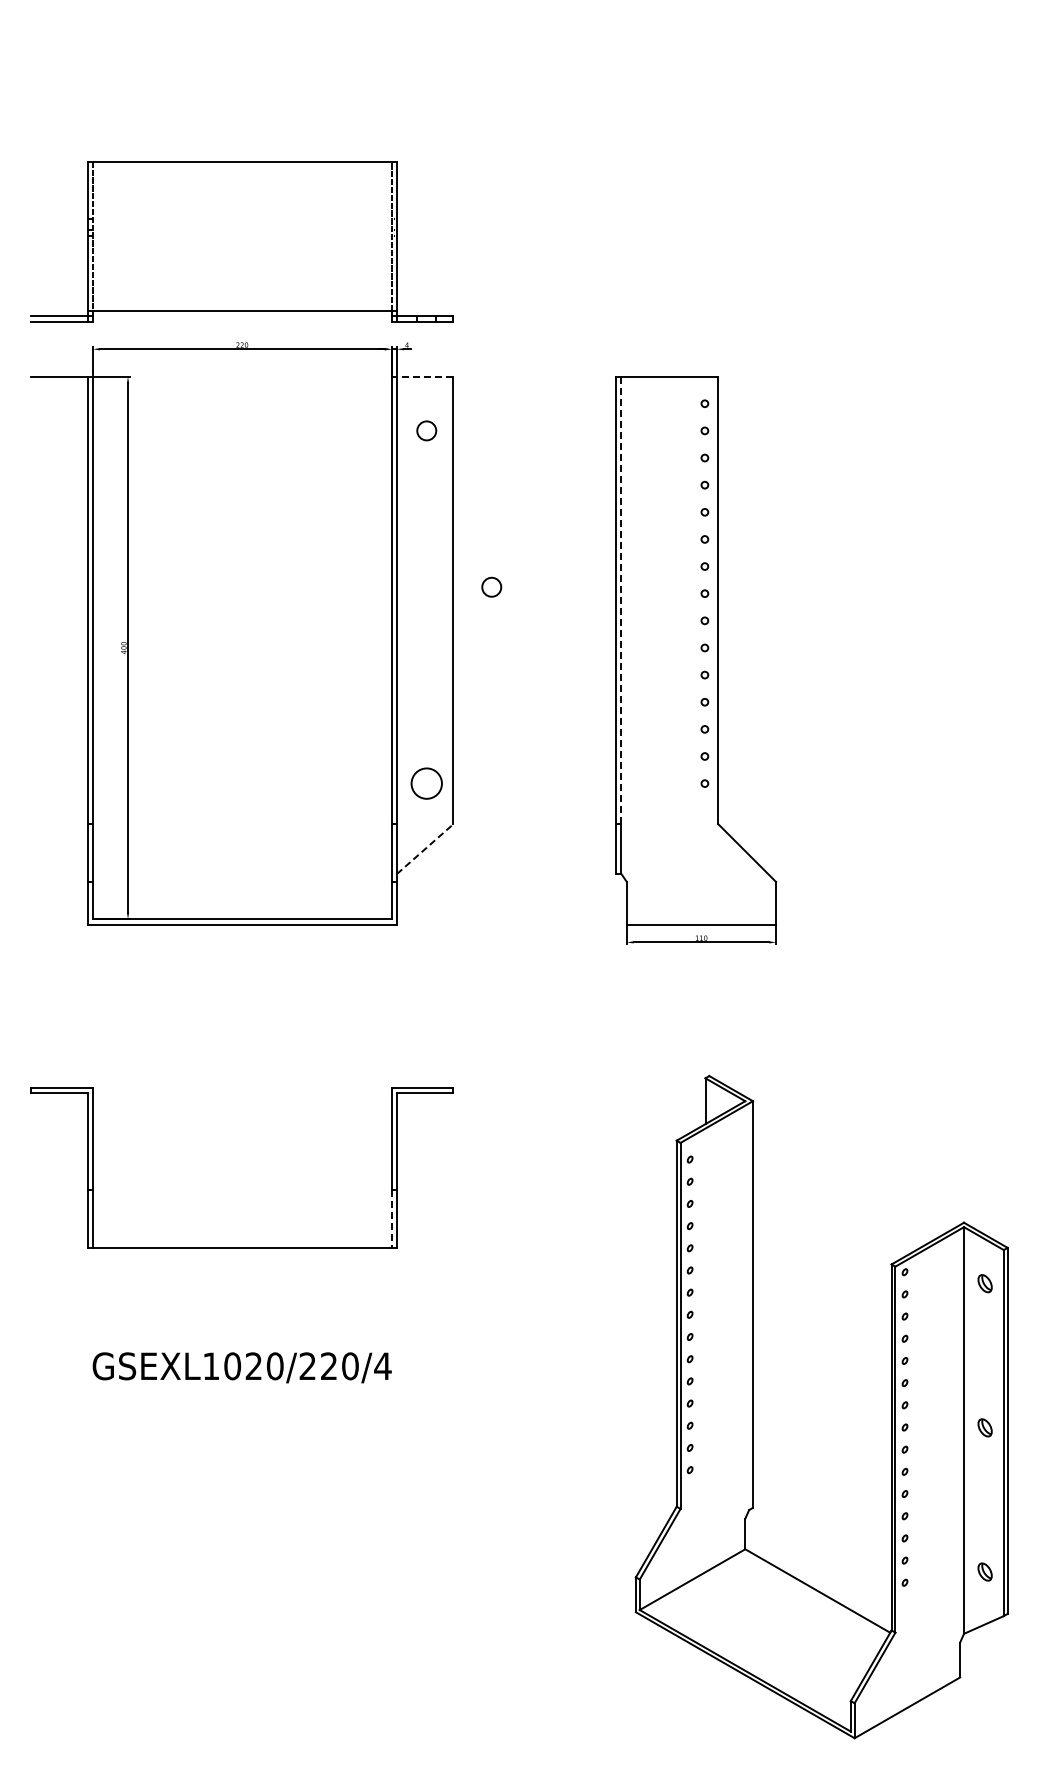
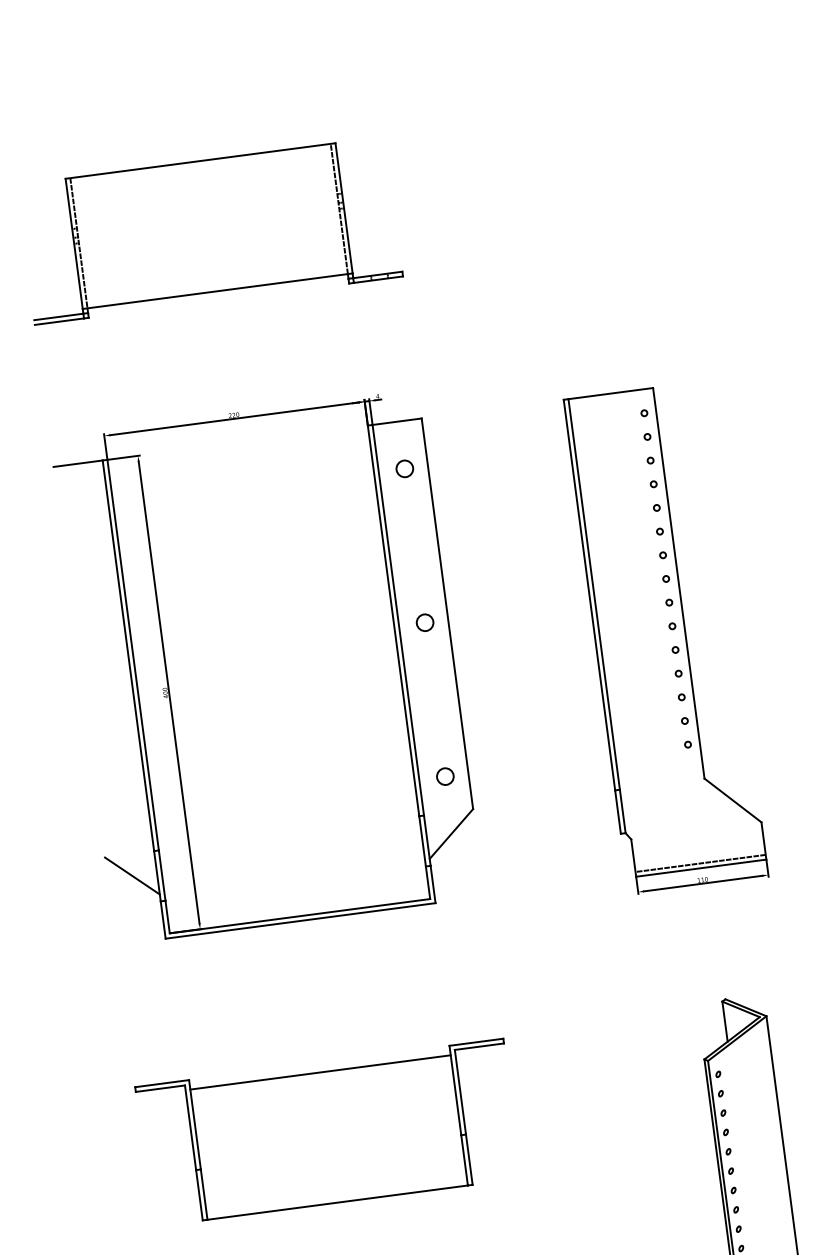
part: (241, 241) -> (209, 230), moved
line: (424, 376) -> (396, 421), dashed -> solid
circle: (491, 586) -> (424, 622), moved
line: (621, 600) -> (594, 594), dashed -> solid
circle: (426, 783) -> (445, 776), size x0.62
line: (59, 849) -> (132, 876), added
line: (425, 849) -> (451, 834), dashed -> solid
line: (701, 919) -> (700, 863), added
line: (242, 1098) -> (320, 1072), added
line: (391, 1218) -> (464, 1160), dashed -> solid

